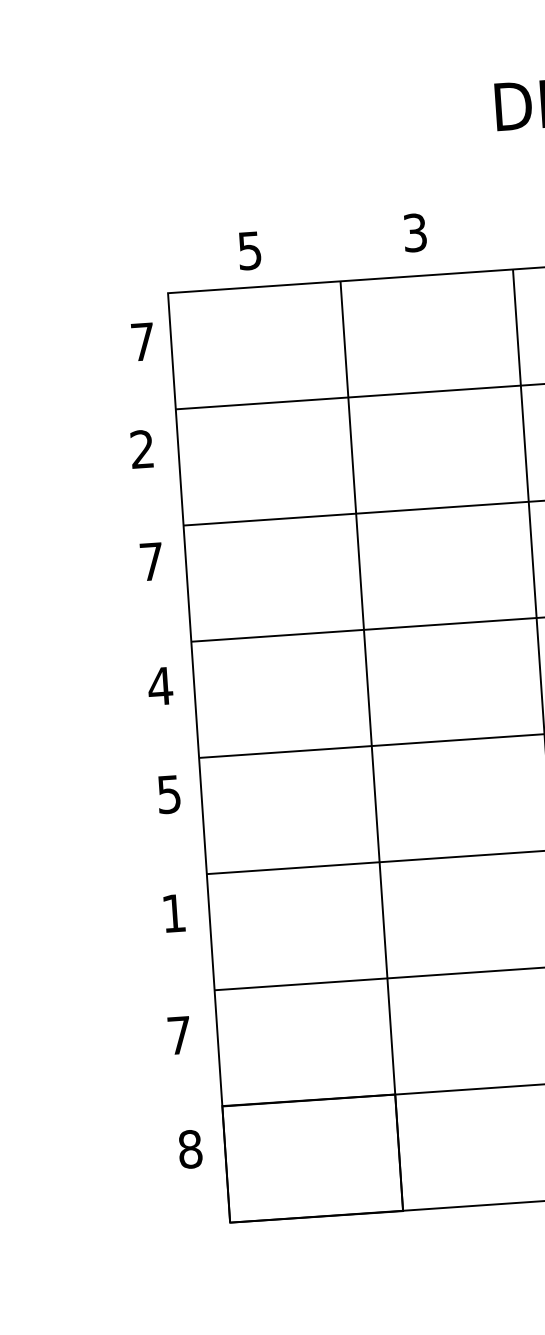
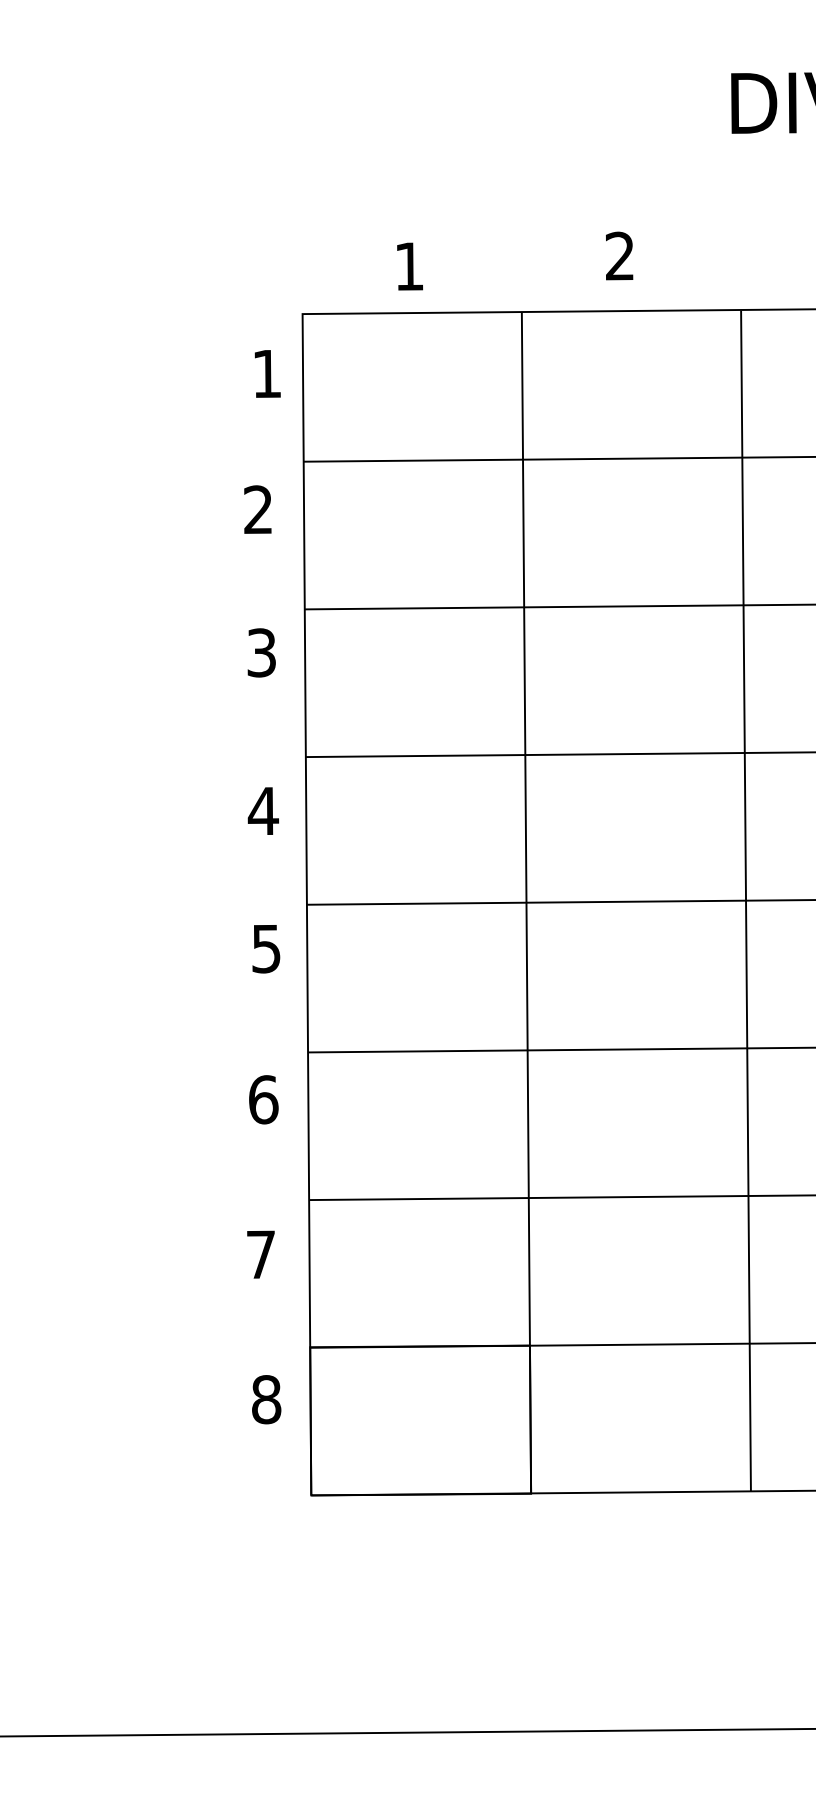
text: (415, 232) -> (620, 255), 3 -> 2
text: (249, 250) -> (409, 266), 5 -> 1
text: (142, 341) -> (266, 373), 7 -> 1
text: (151, 561) -> (261, 652), 7 -> 3
text: (174, 913) -> (263, 1099), 1 -> 6

